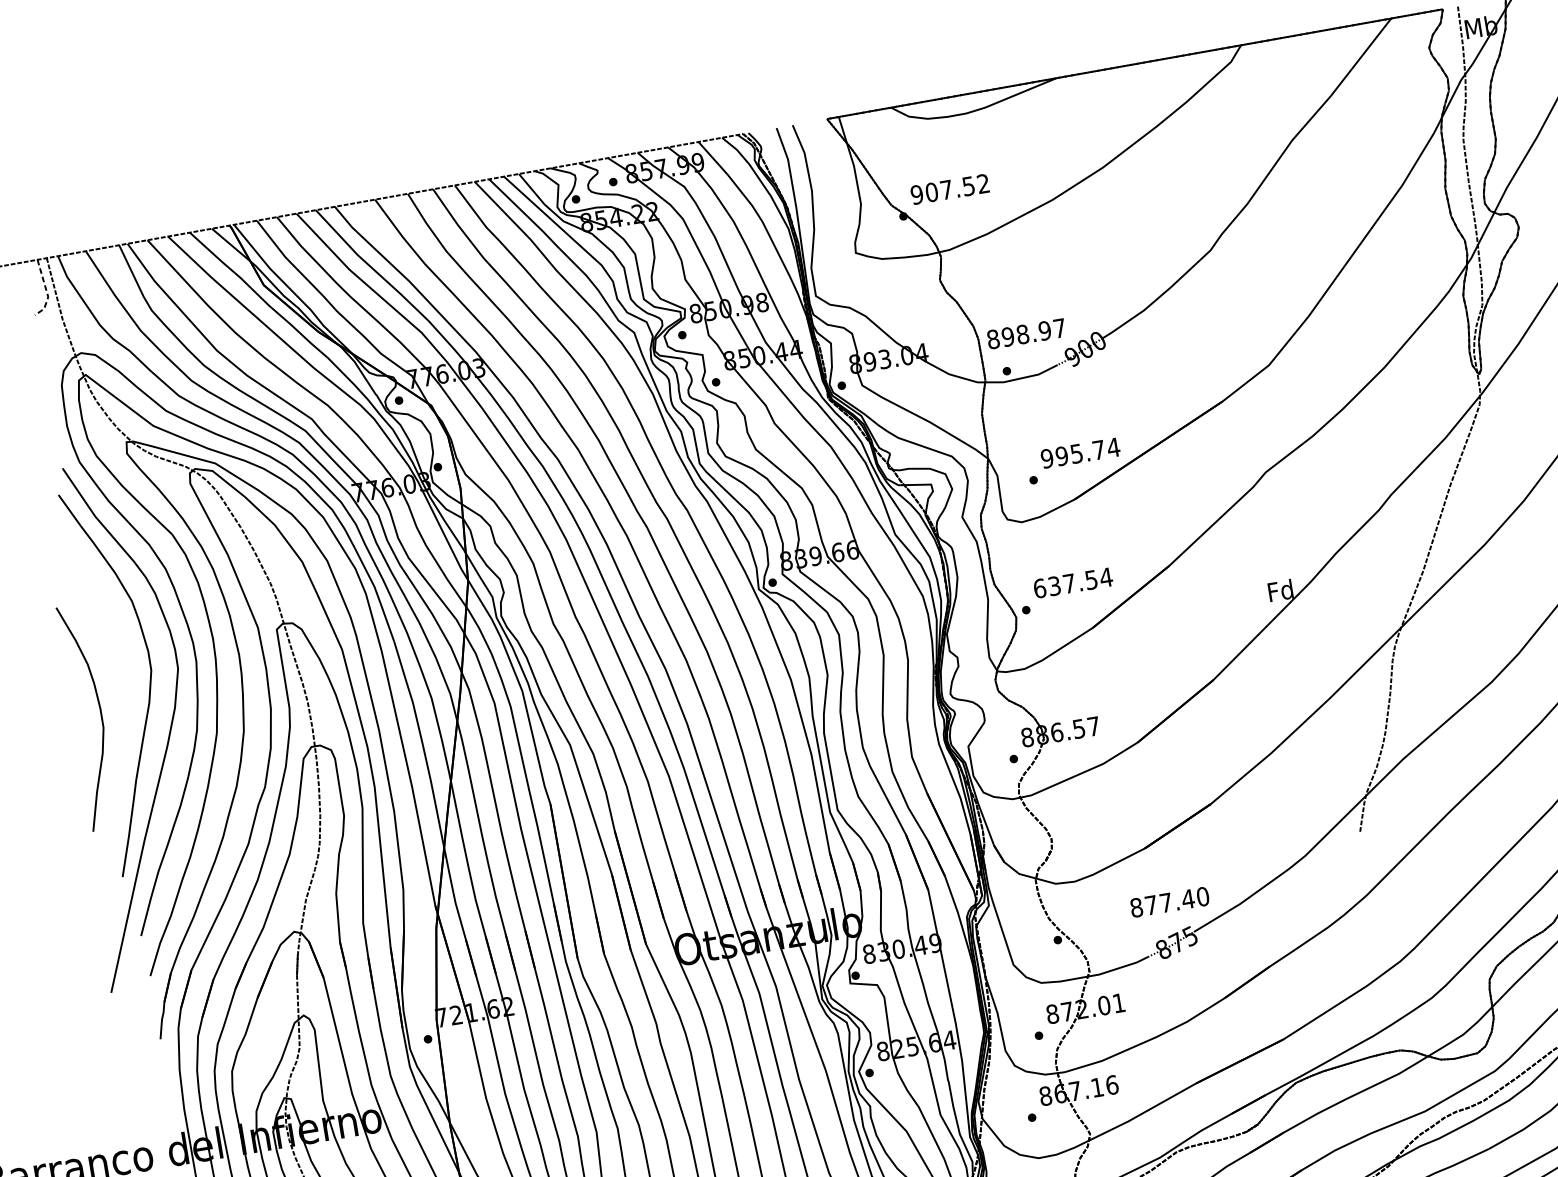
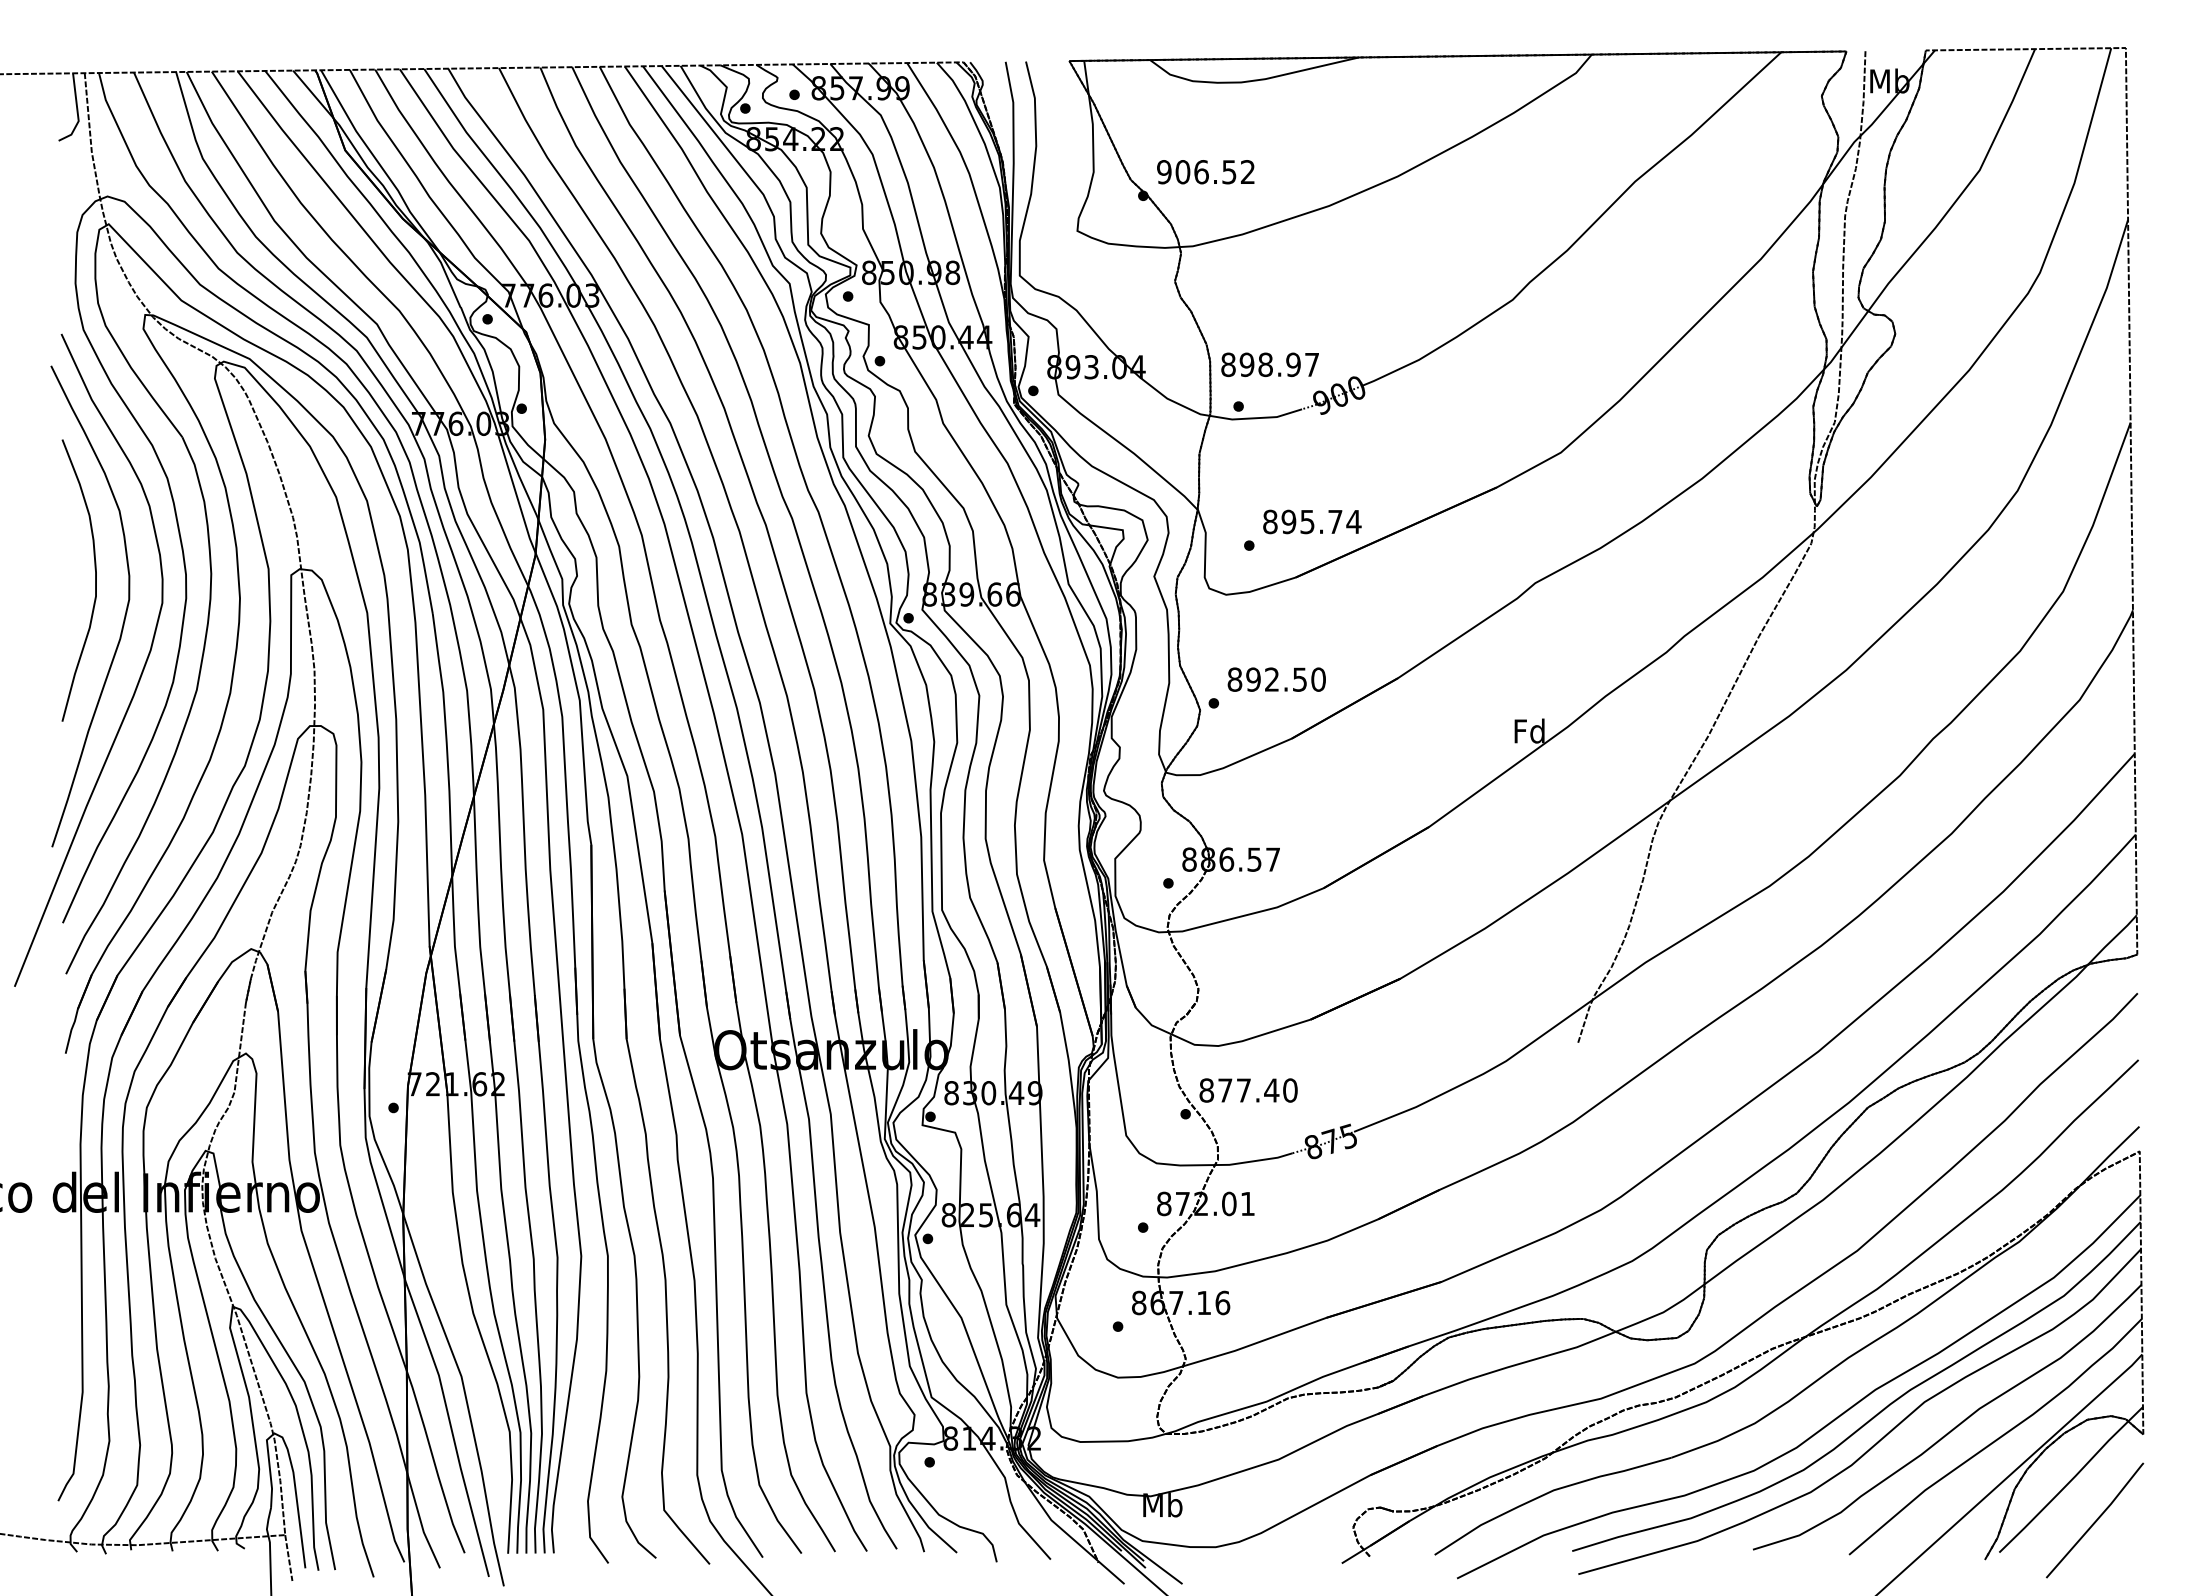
text: (946, 190) -> (1201, 172), 907.52 -> 906.52
line: (46, 291) -> (77, 113), dashed -> solid
text: (1047, 459) -> (1270, 522), 995.74 -> 895.74
text: (1072, 582) -> (1276, 679), 637.54 -> 892.50
curve: (101, 715) -> (95, 580), moved
text: (1169, 902) -> (1248, 1090), moved

